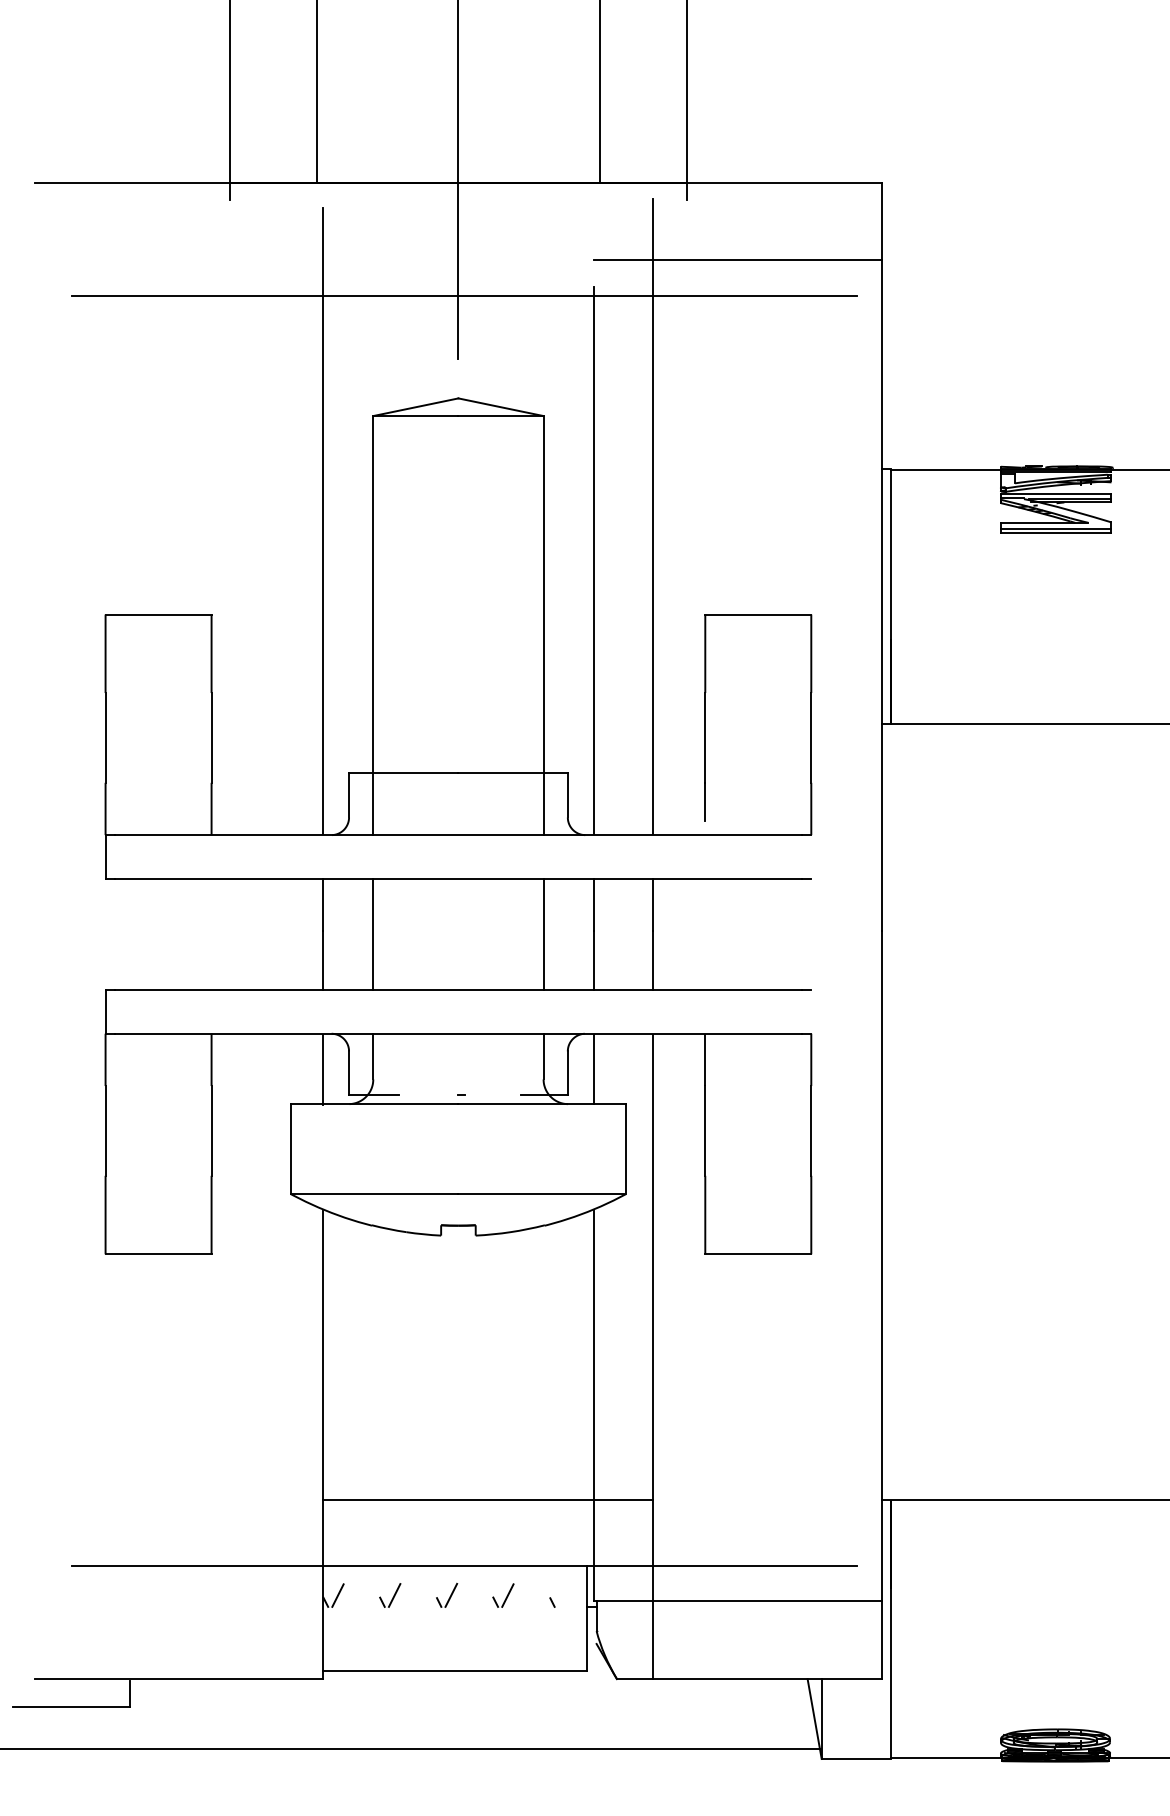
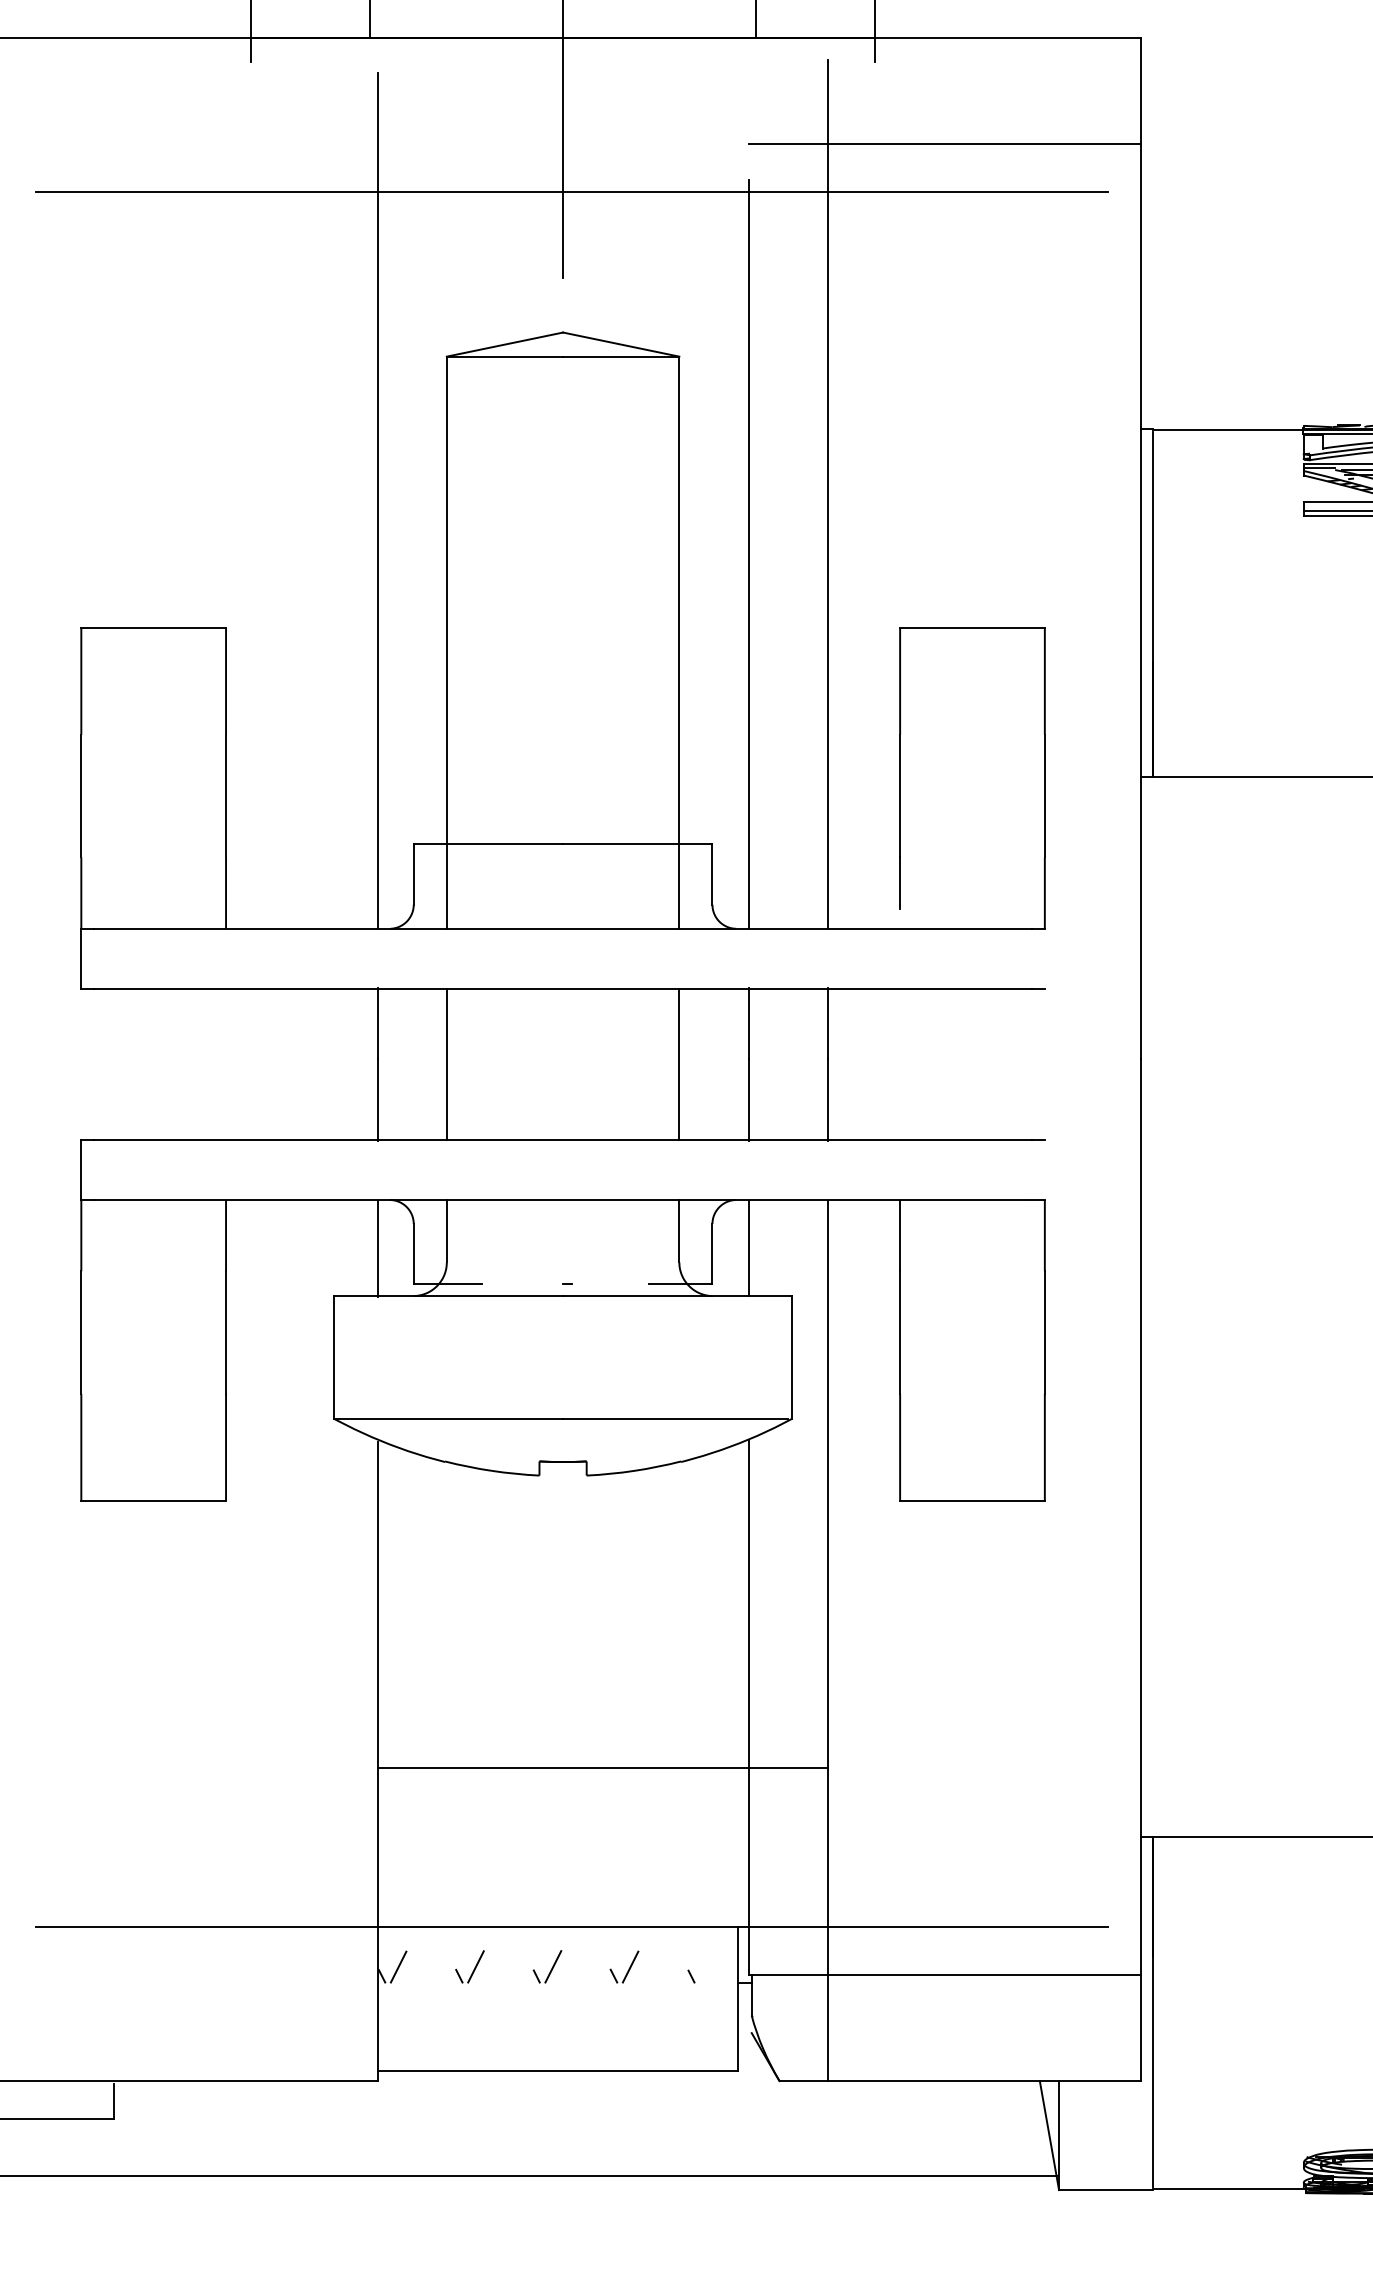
line: (487, 1500) -> (602, 1768), moved

